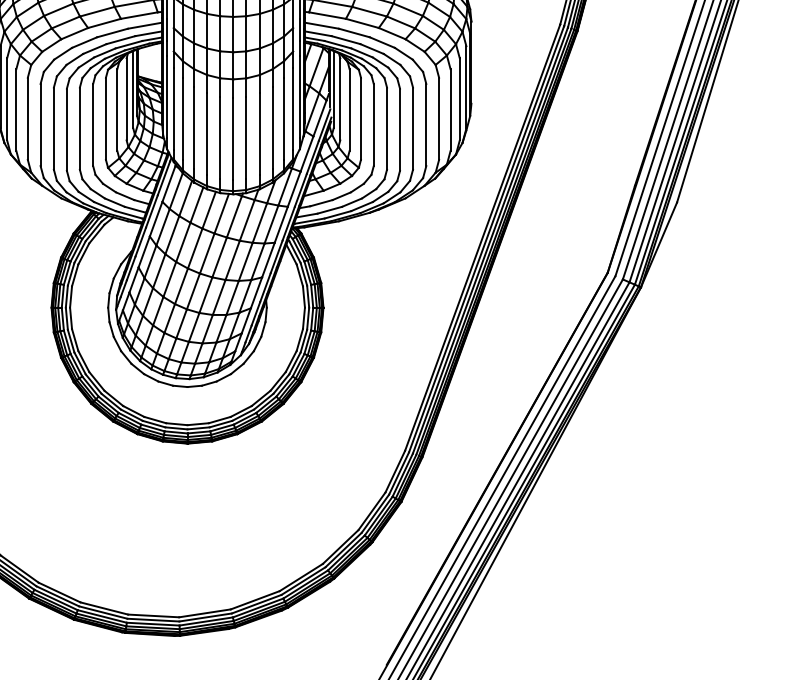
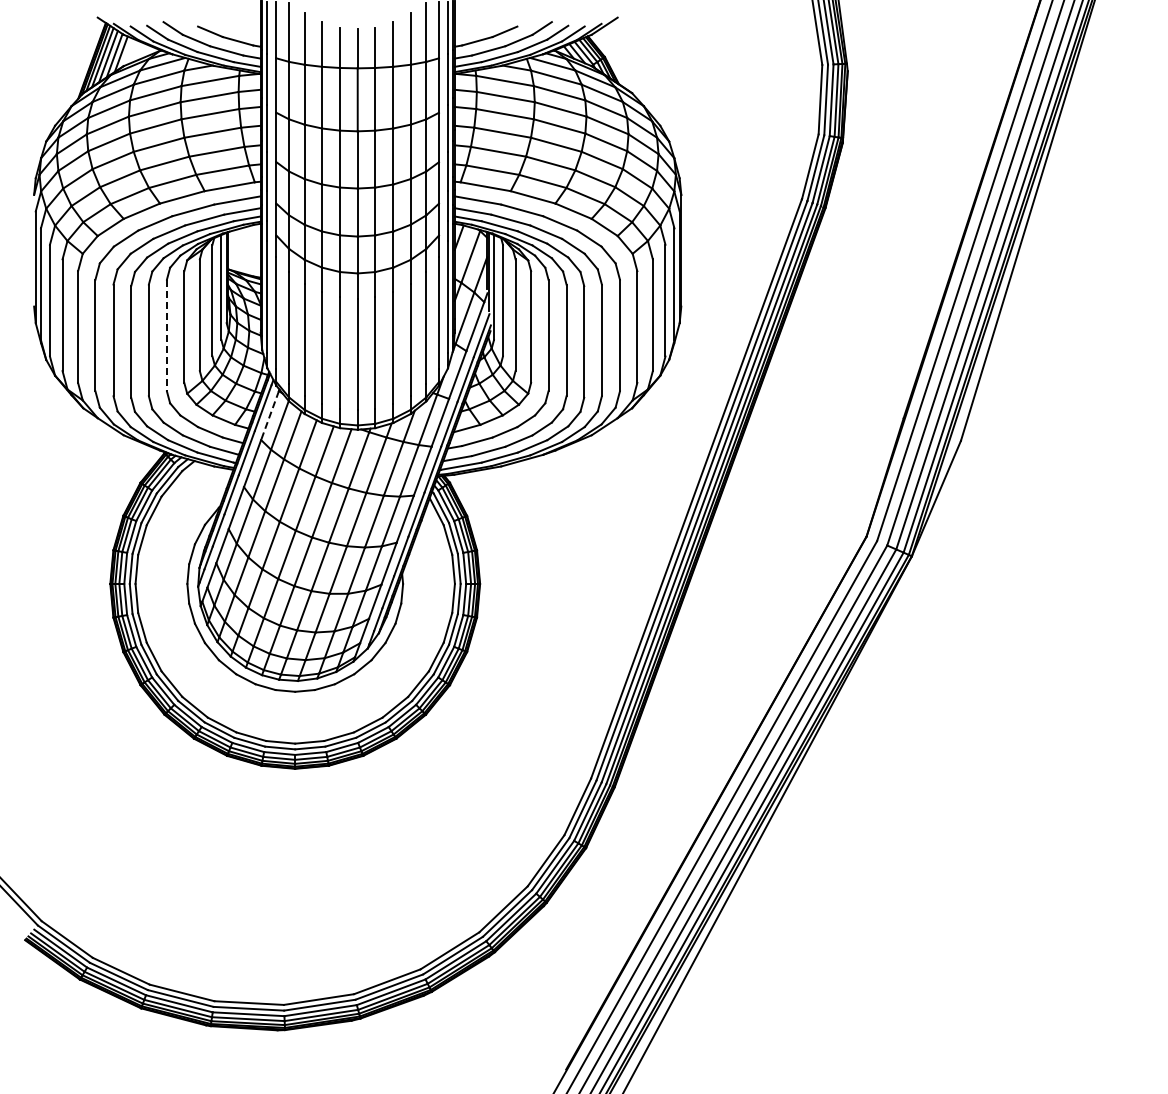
line: (92, 125) -> (166, 335), solid -> dashed
line: (168, 184) -> (269, 416), solid -> dashed

